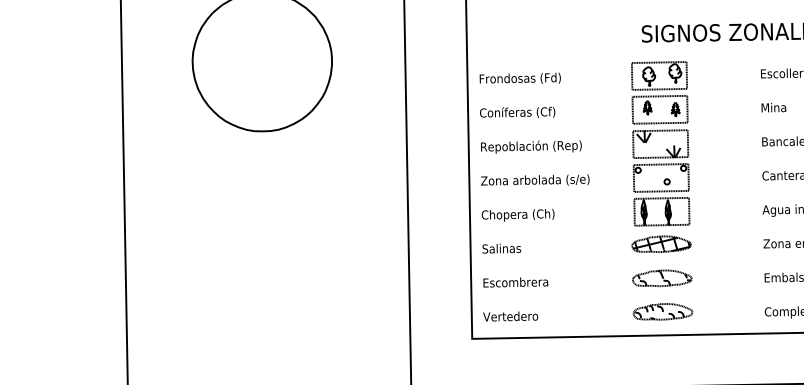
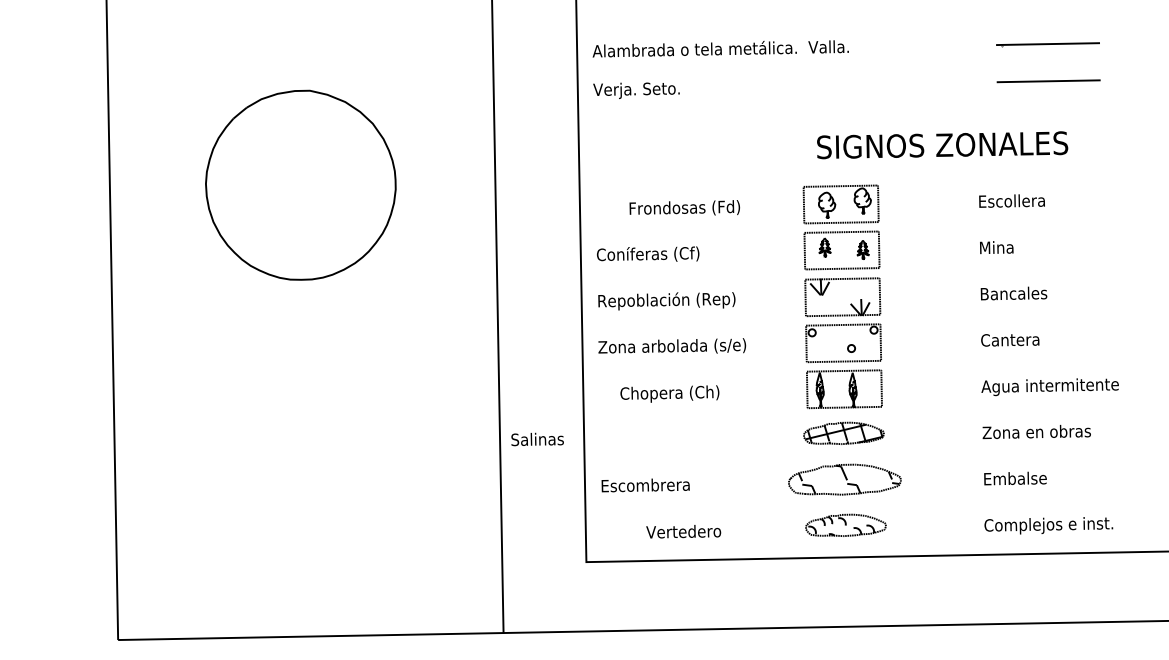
text: (520, 78) -> (684, 207), moved
text: (517, 214) -> (669, 393), moved
text: (501, 248) -> (537, 439), moved
part: (661, 278) -> (844, 479), size x1.4
text: (510, 316) -> (683, 531), moved

